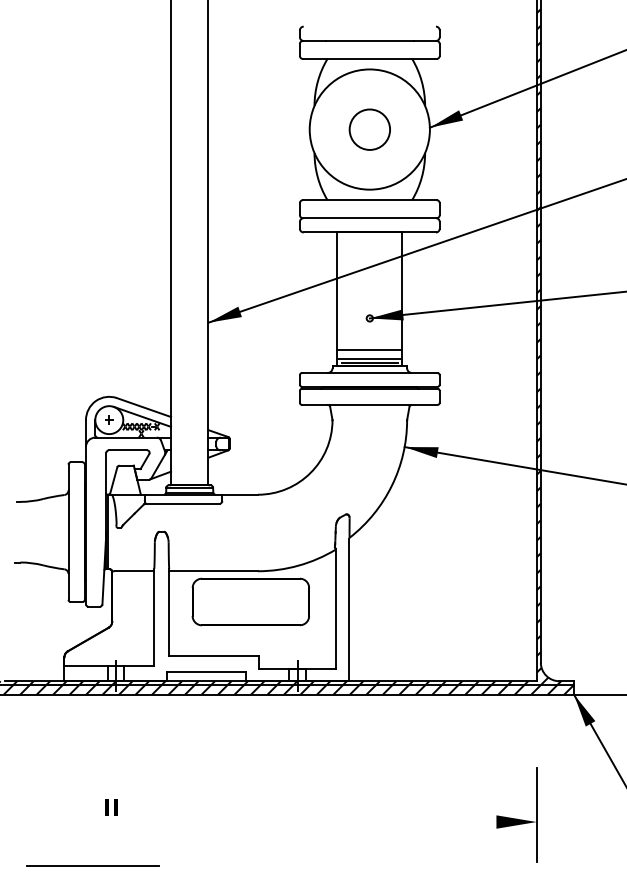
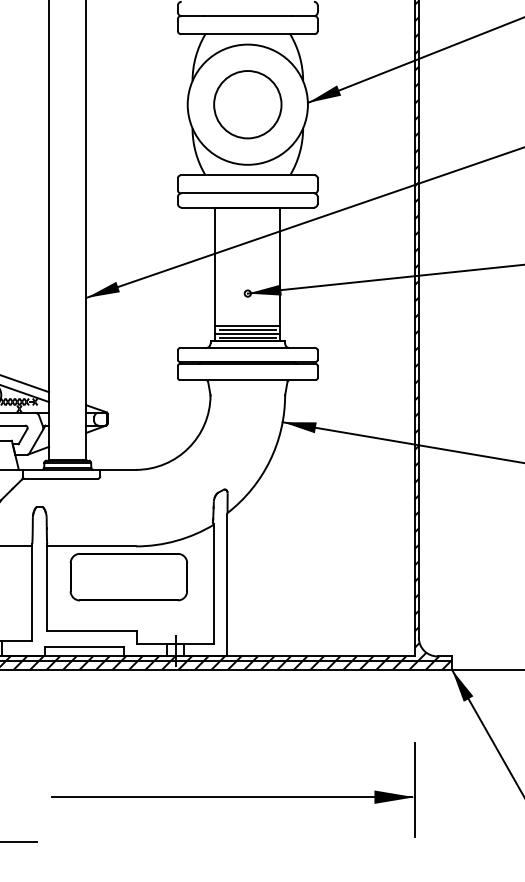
circle: (369, 129) -> (247, 104), size x1.67
line: (369, 354) -> (247, 329), added
line: (353, 821) -> (231, 796), added

